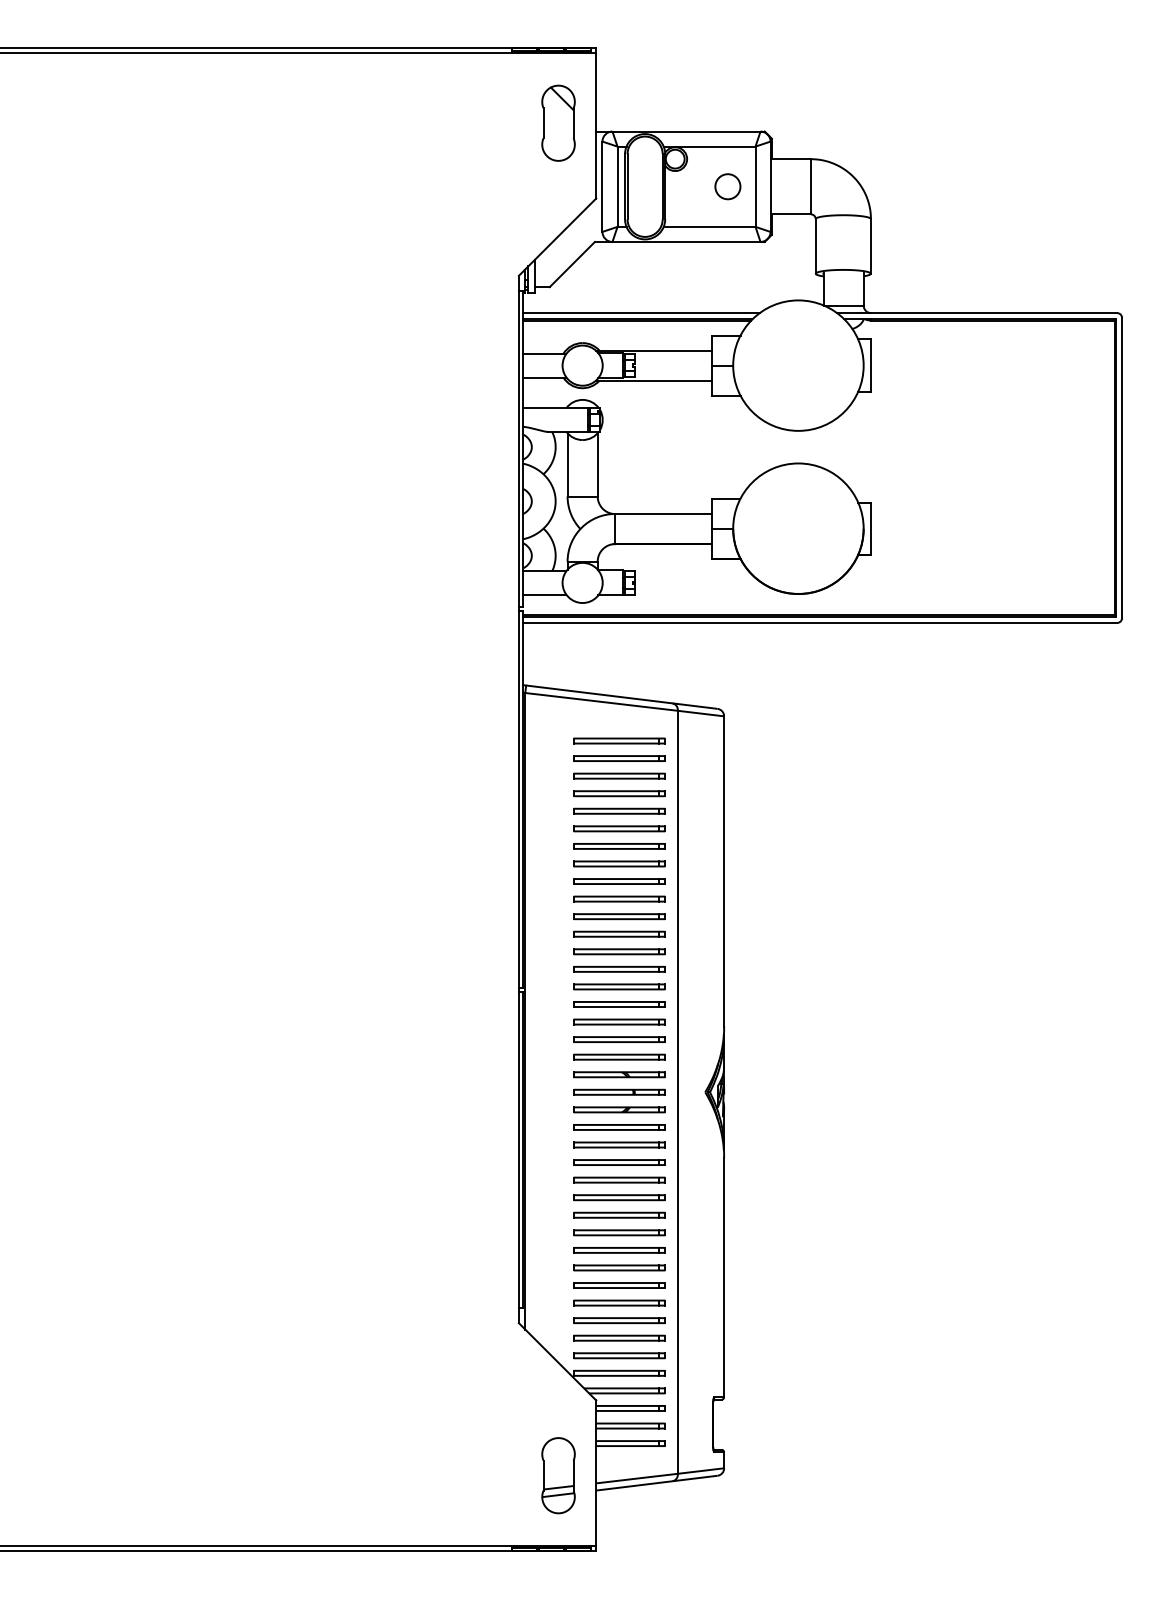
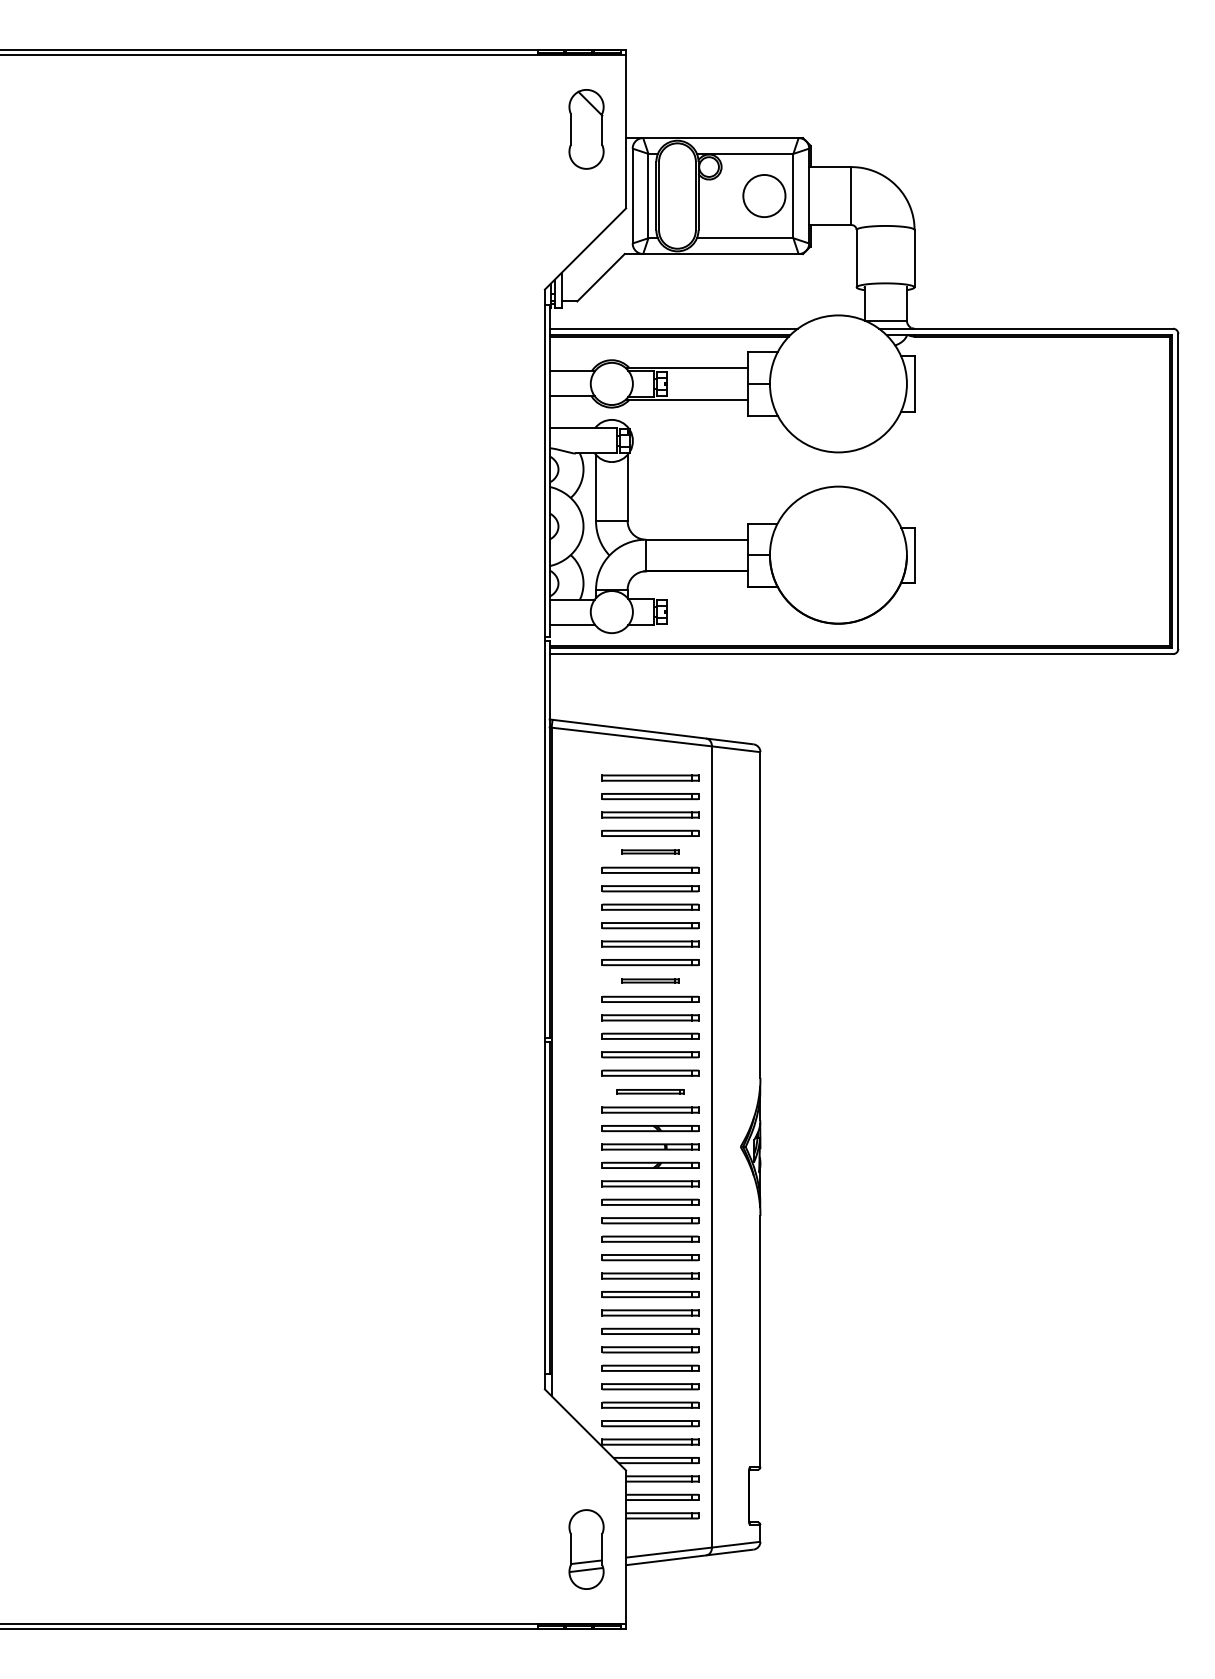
circle: (728, 186) -> (764, 195), size x1.6
part: (619, 810) -> (650, 851), size x0.6
part: (619, 933) -> (650, 980), size x0.6
part: (619, 1039) -> (650, 1091), size x0.7

